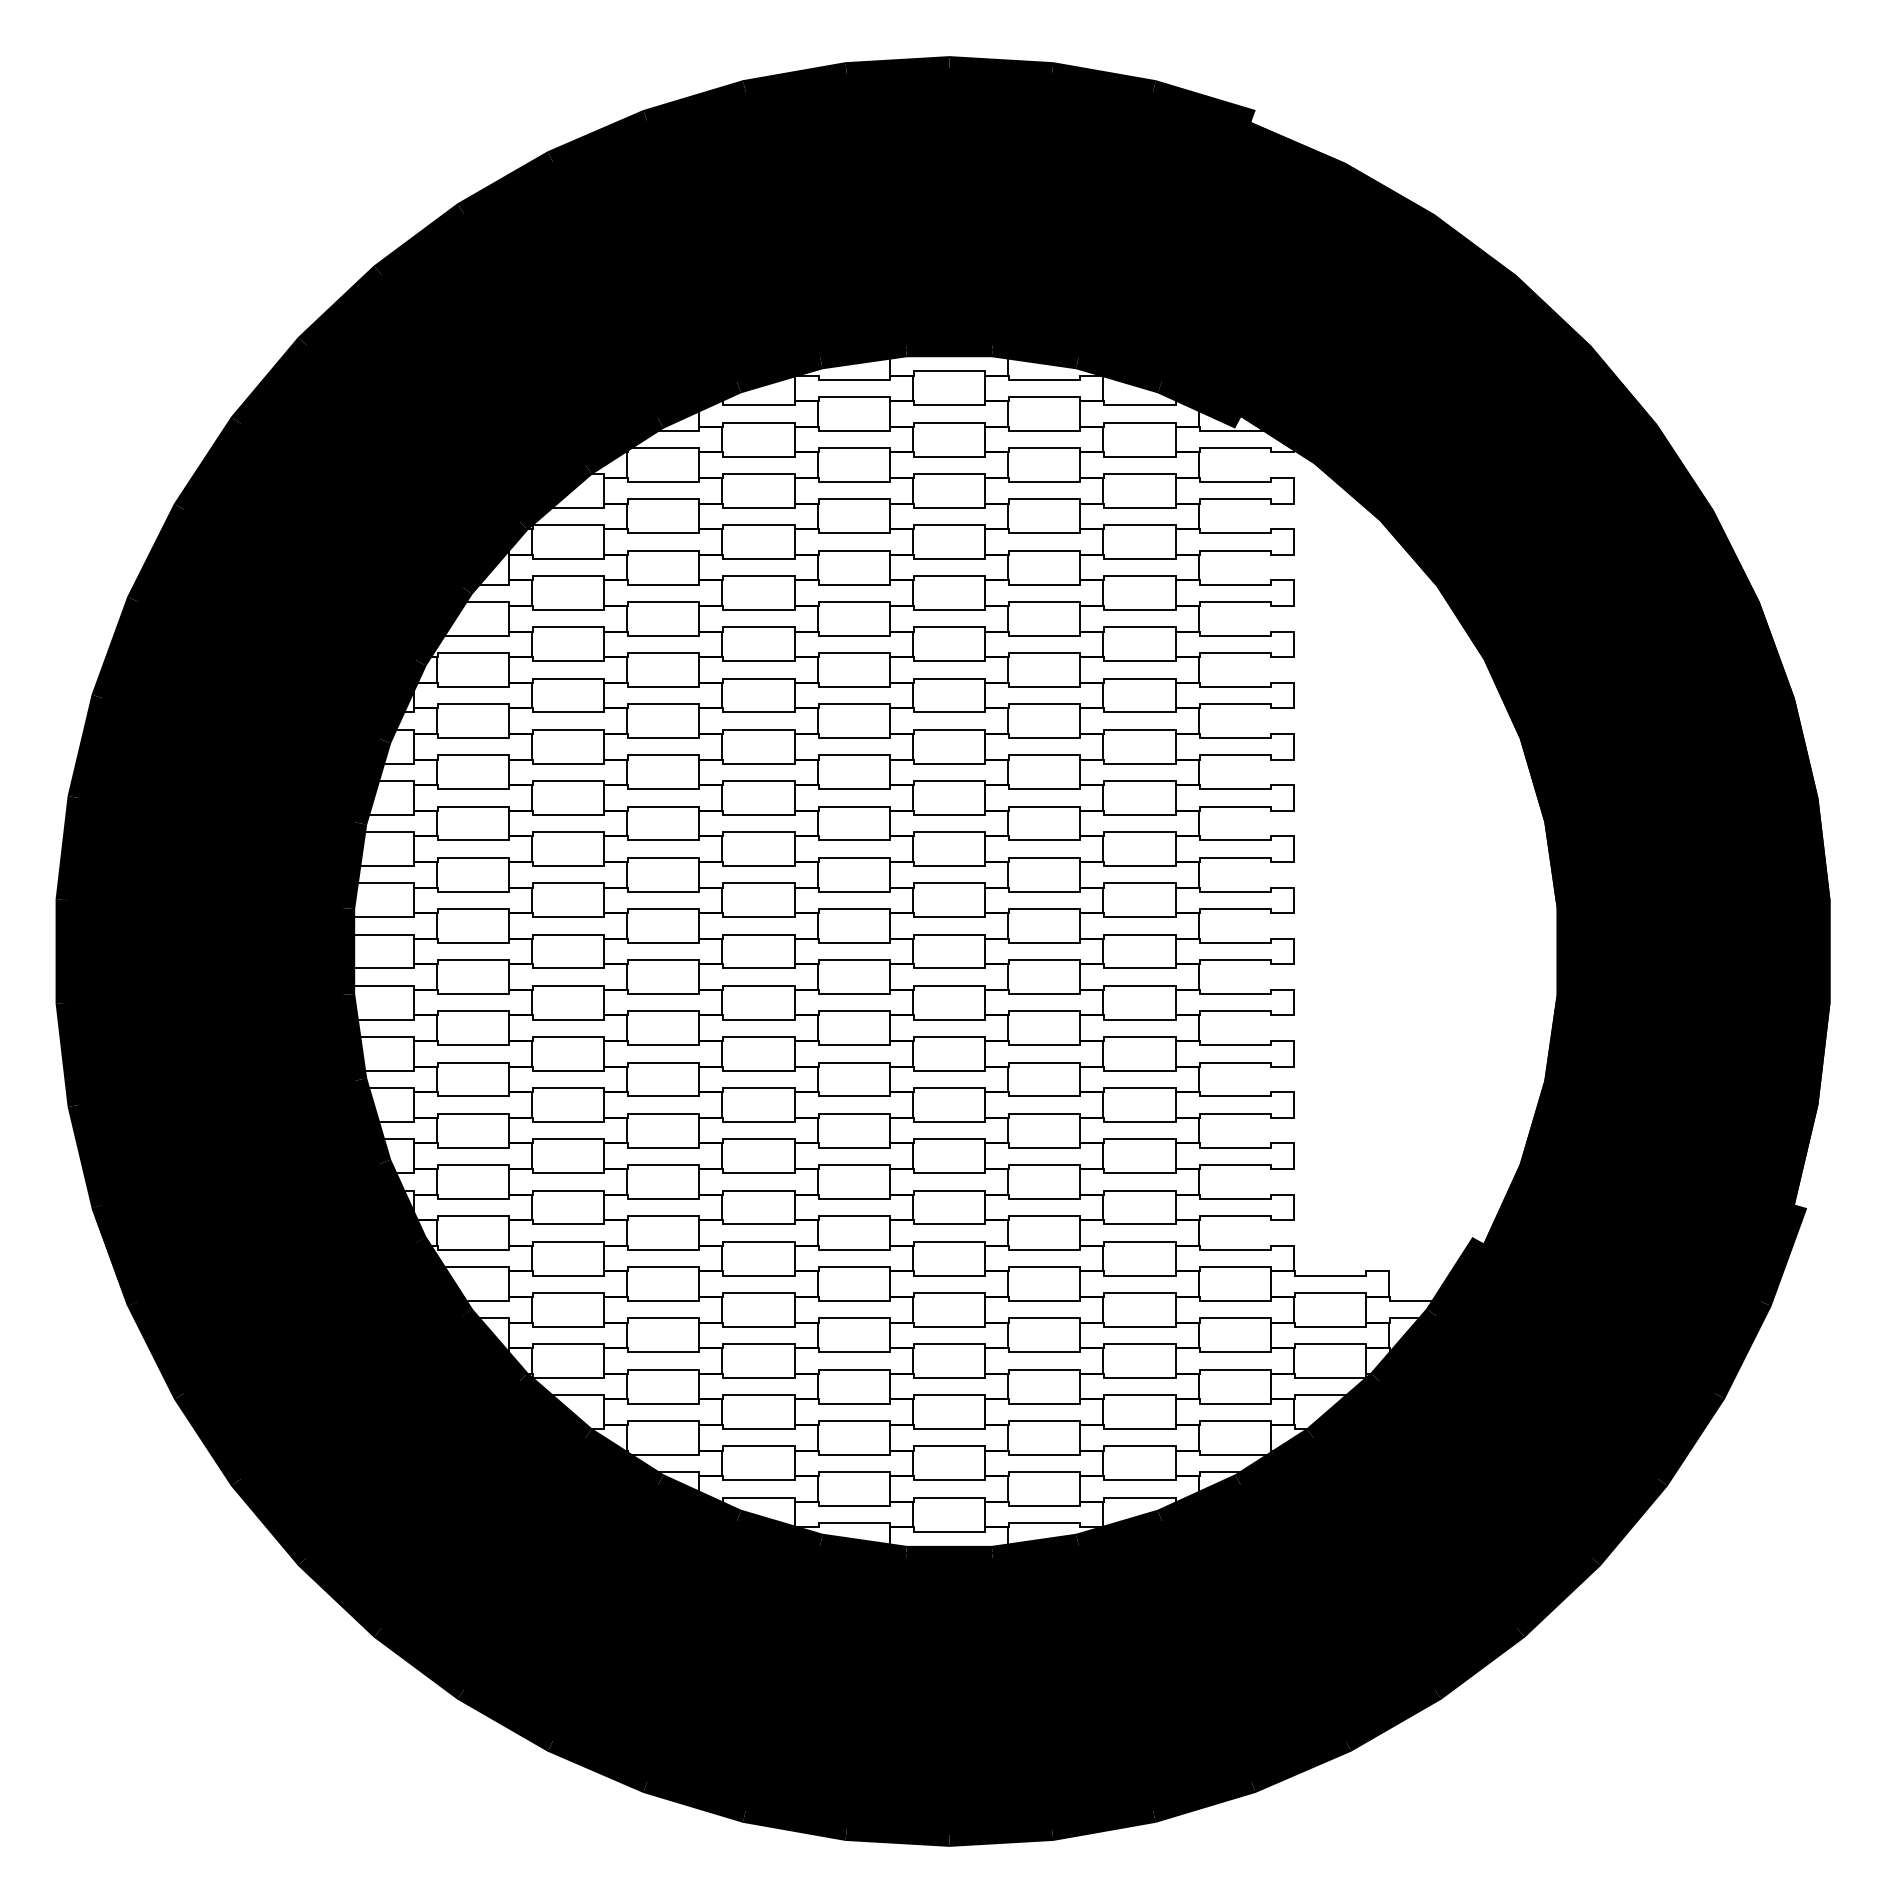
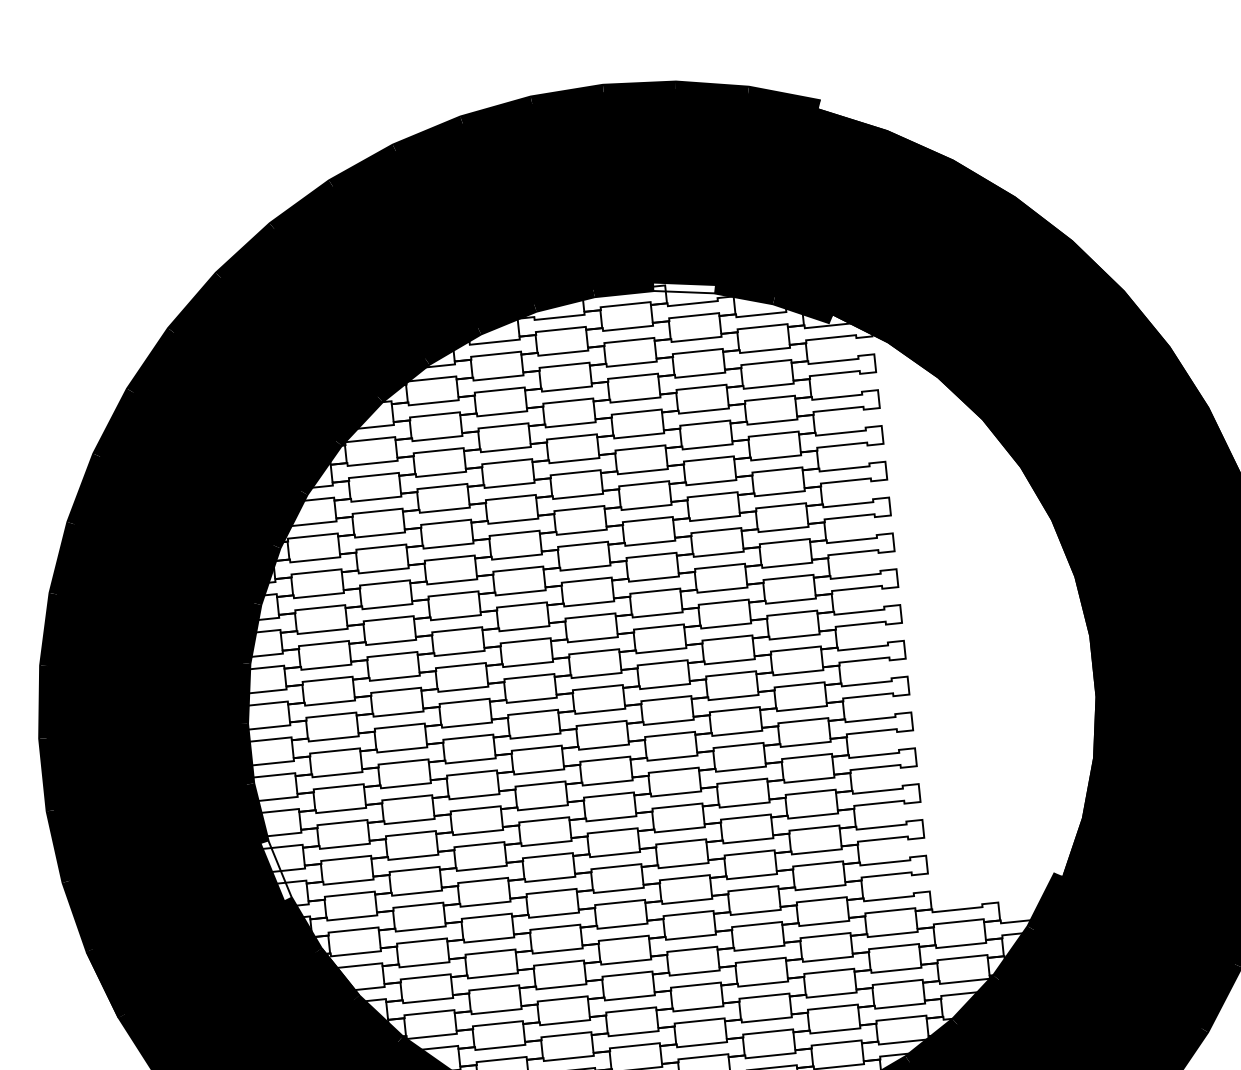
fill: (1034, 356) -> (684, 288), removed
fill: (372, 1121) -> (276, 871), removed

